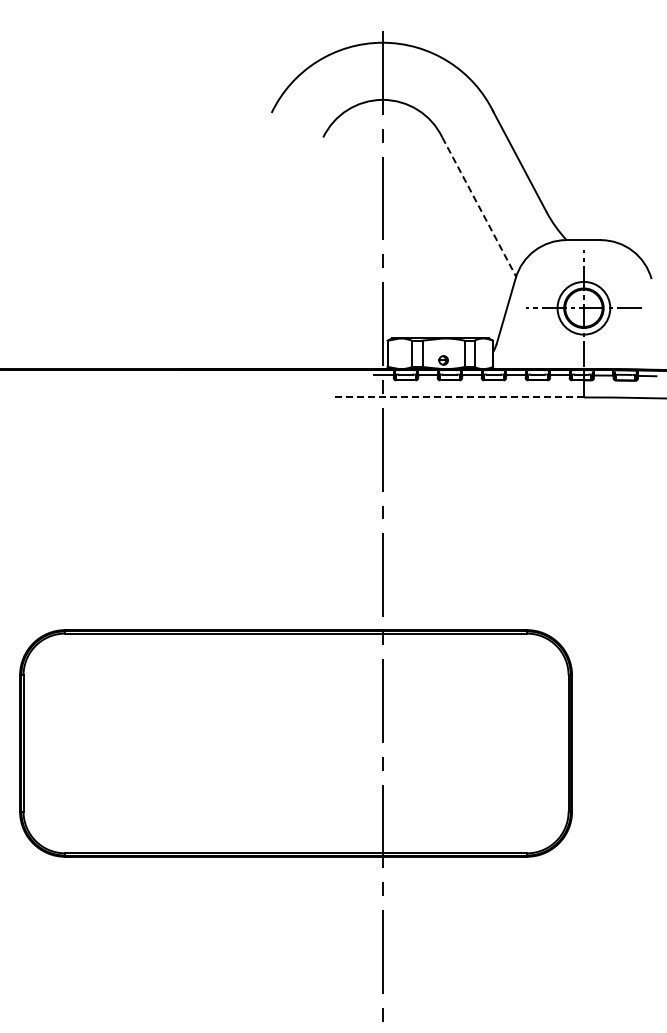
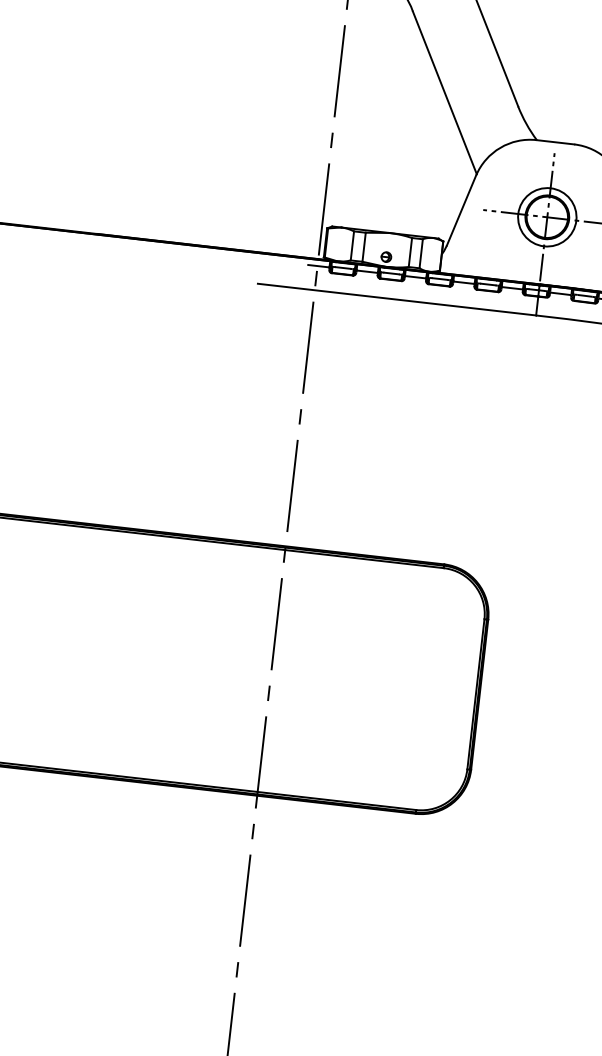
line: (479, 207) -> (445, 93), dashed -> solid
line: (457, 397) -> (397, 299), dashed -> solid

